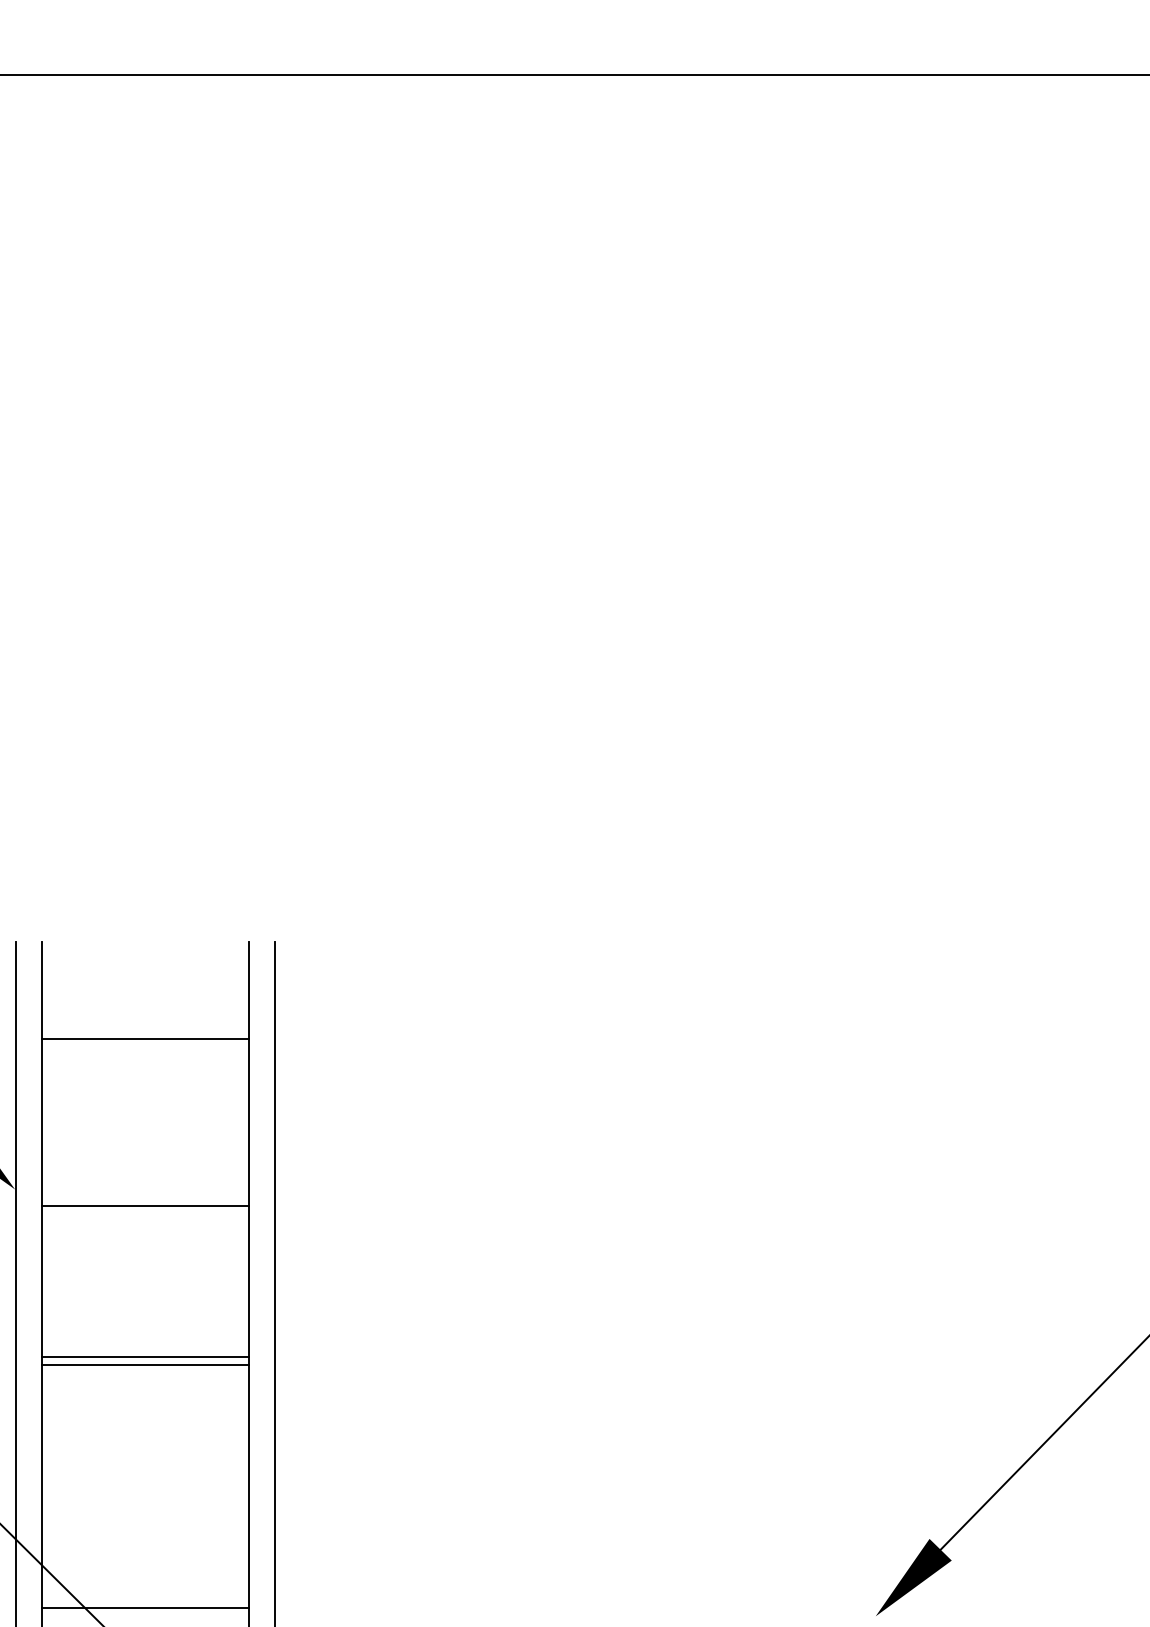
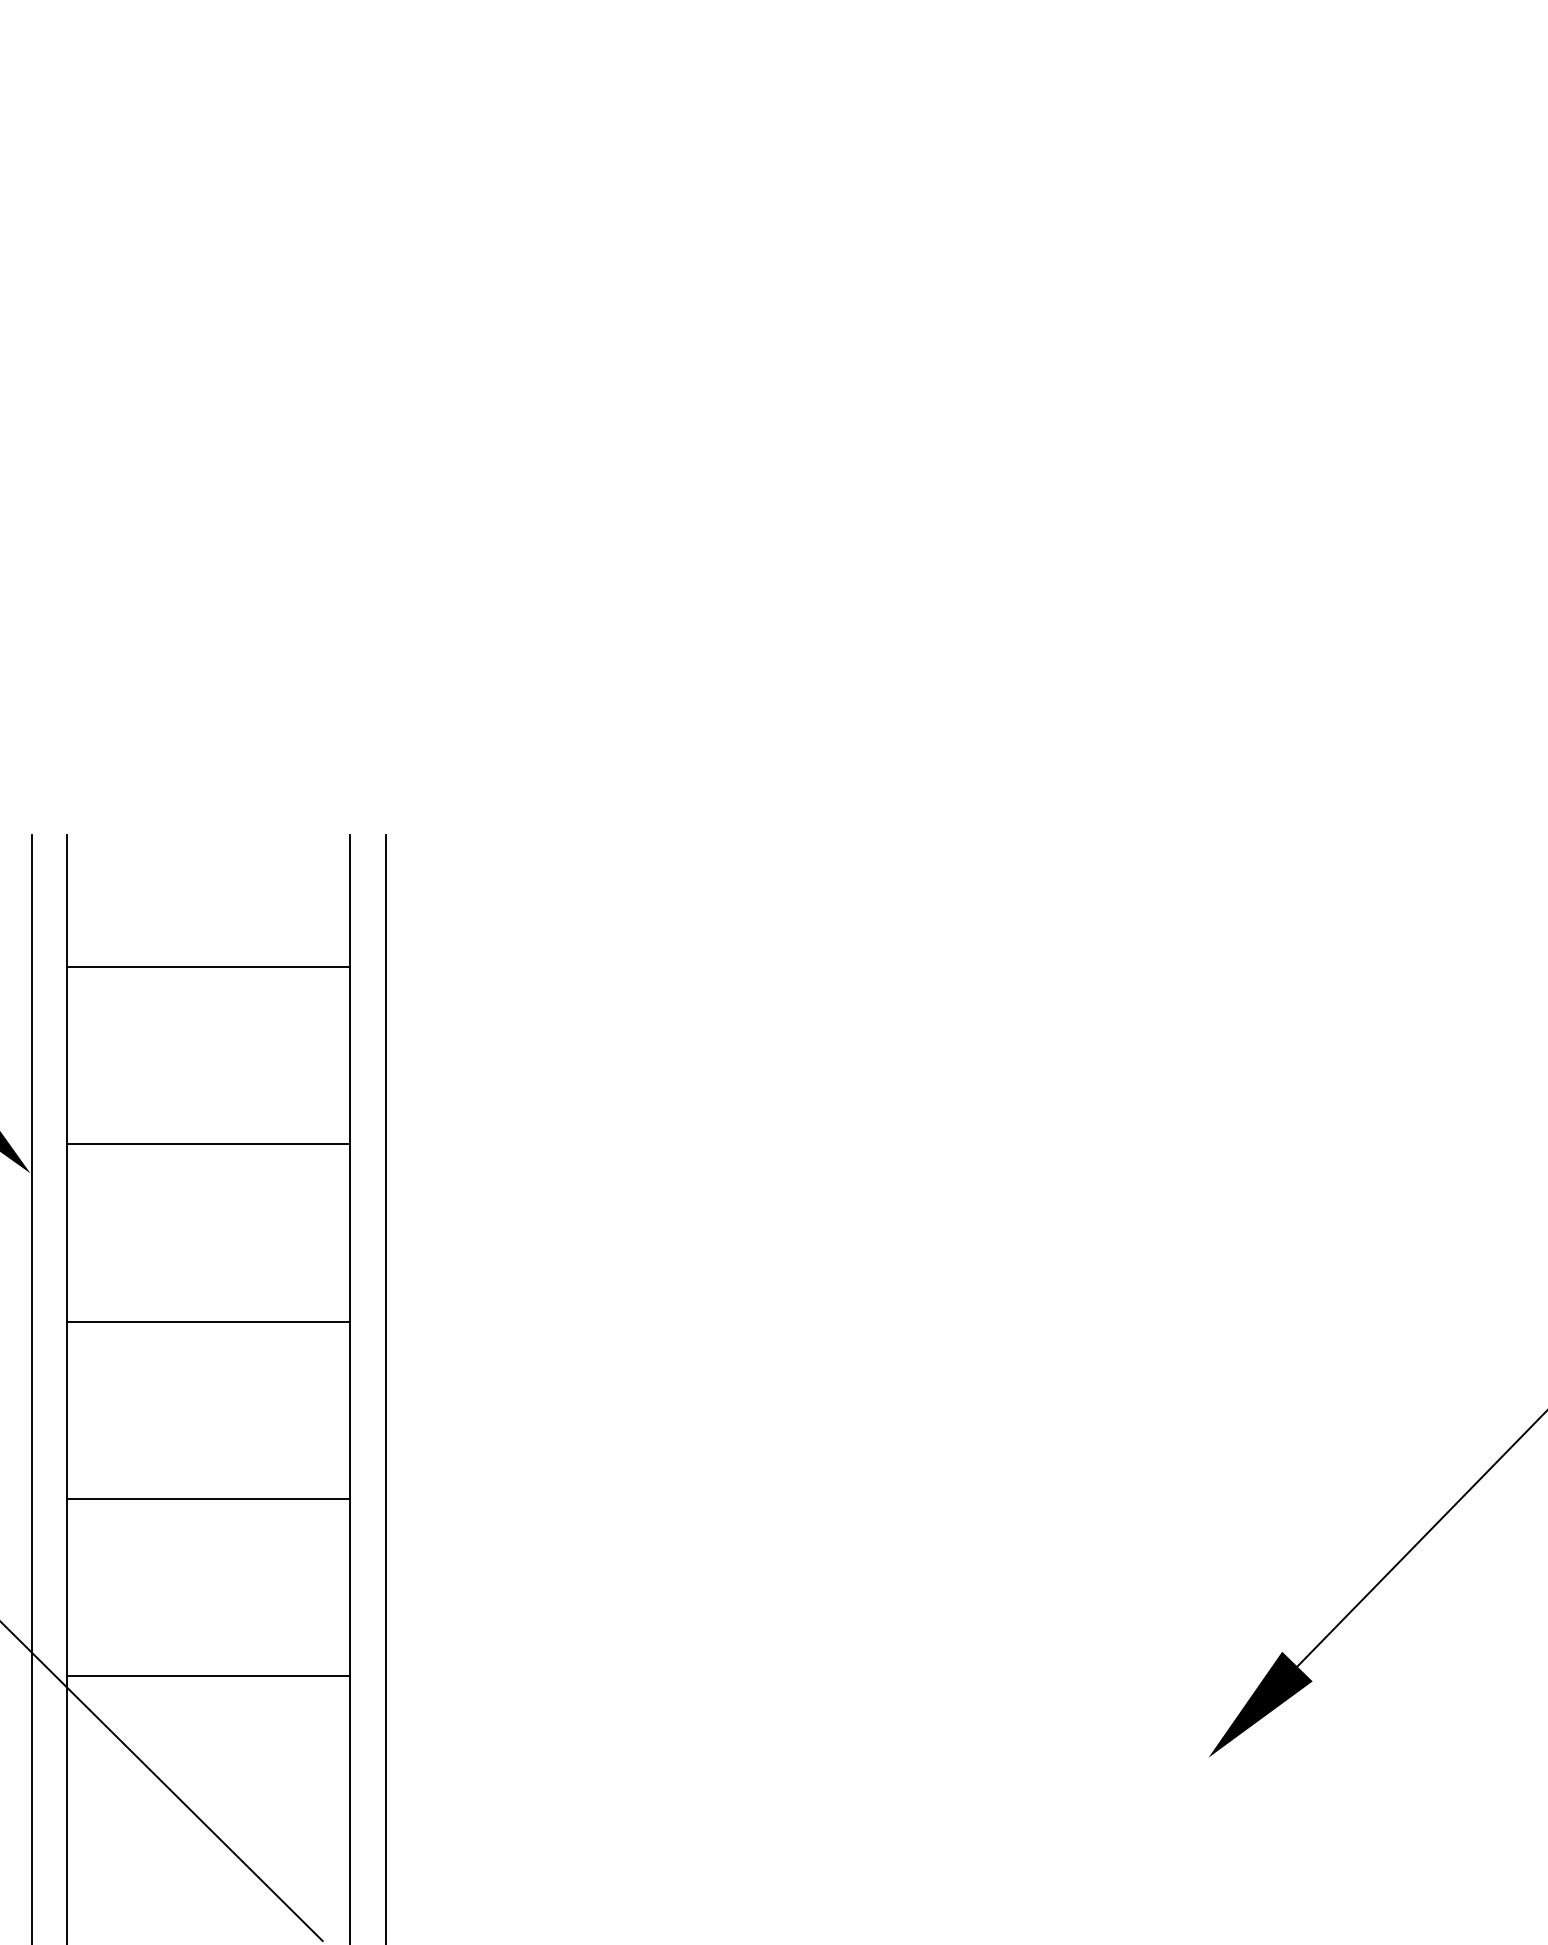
line: (144, 1206) -> (207, 1144), moved
line: (144, 1357) -> (207, 1499), moved
line: (144, 1364) -> (207, 1321), moved
line: (144, 1608) -> (207, 1675), moved

